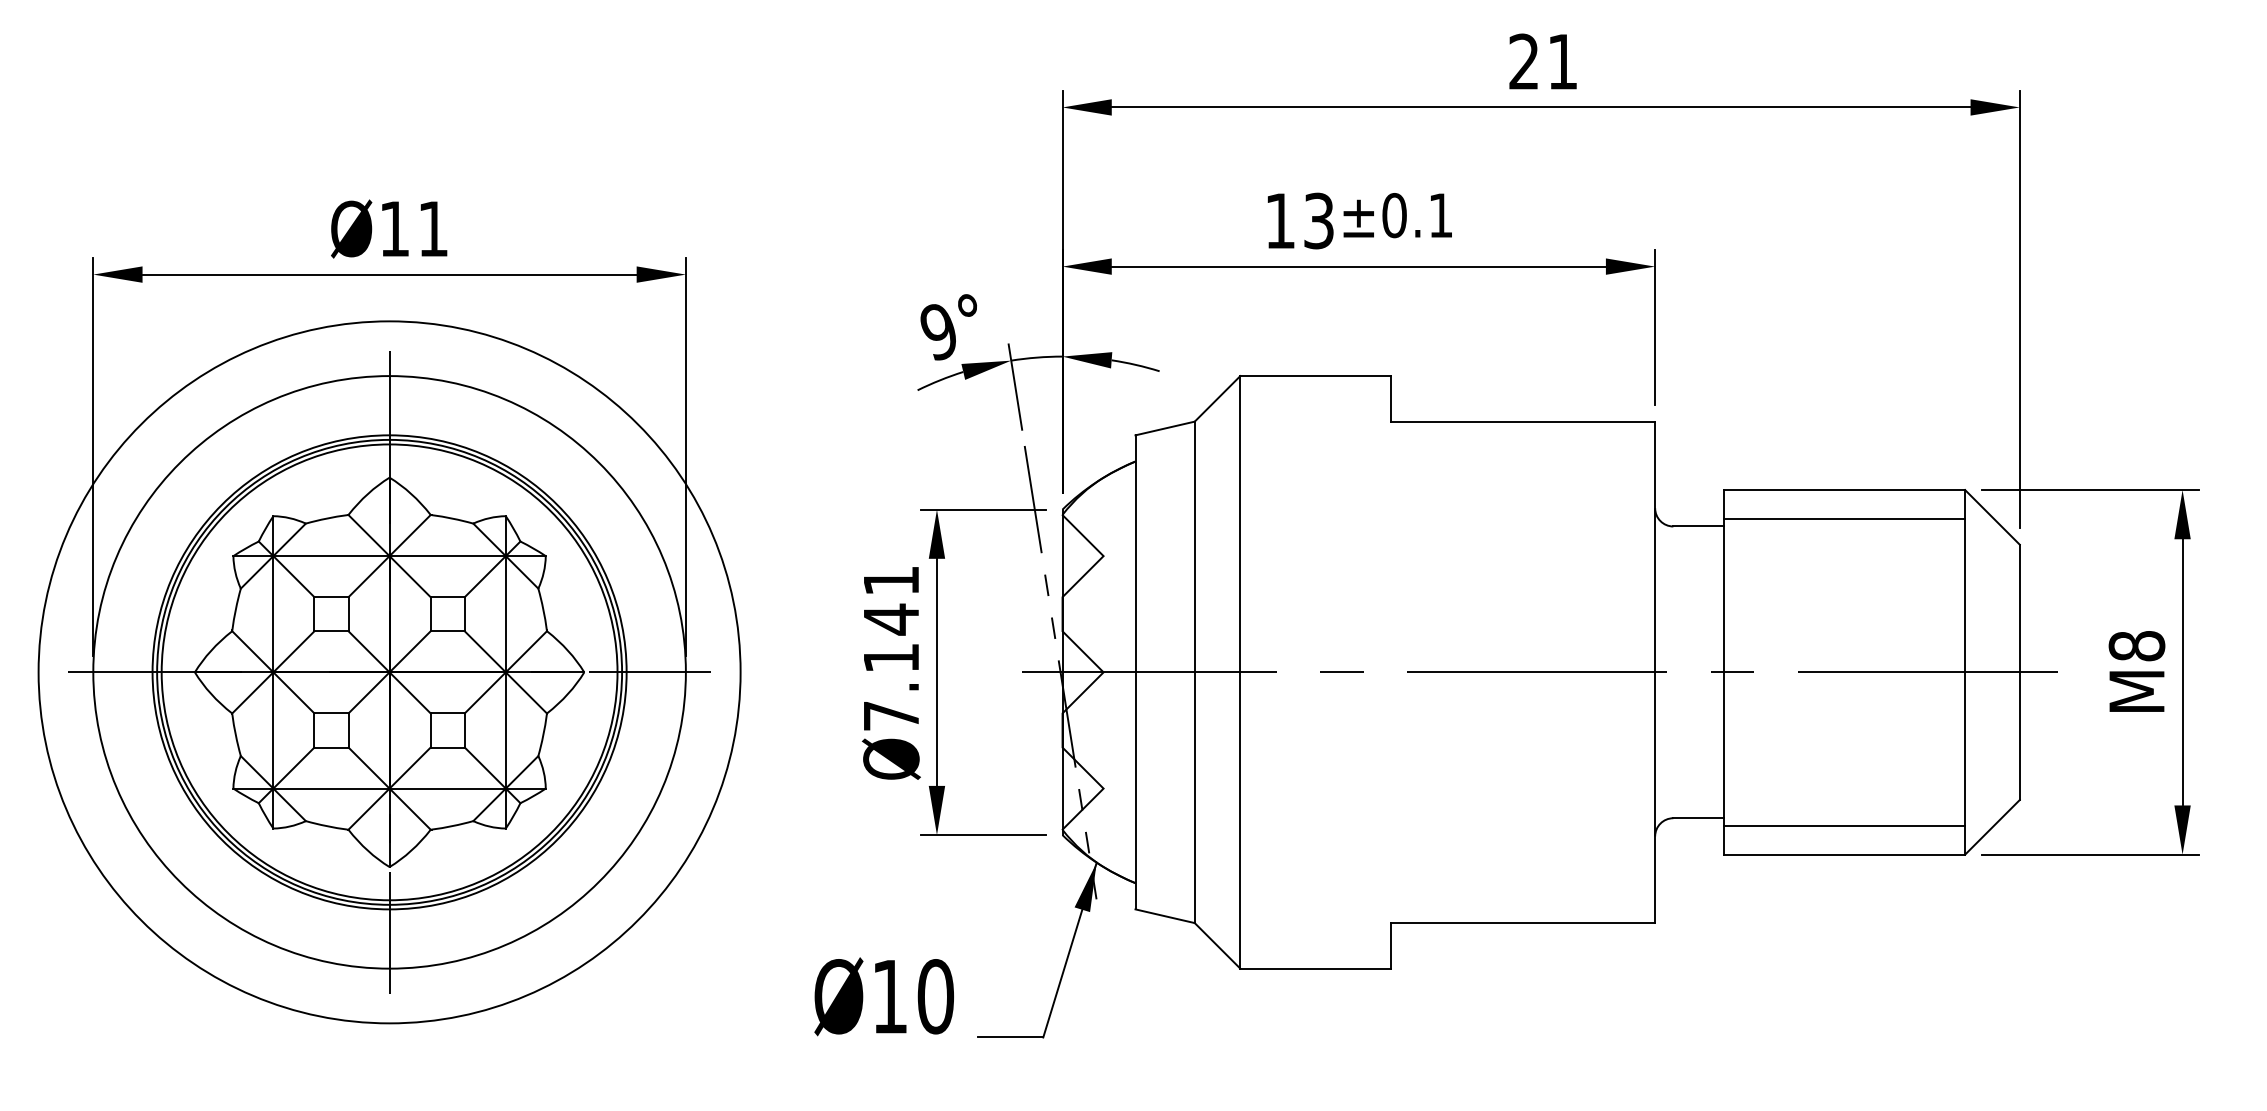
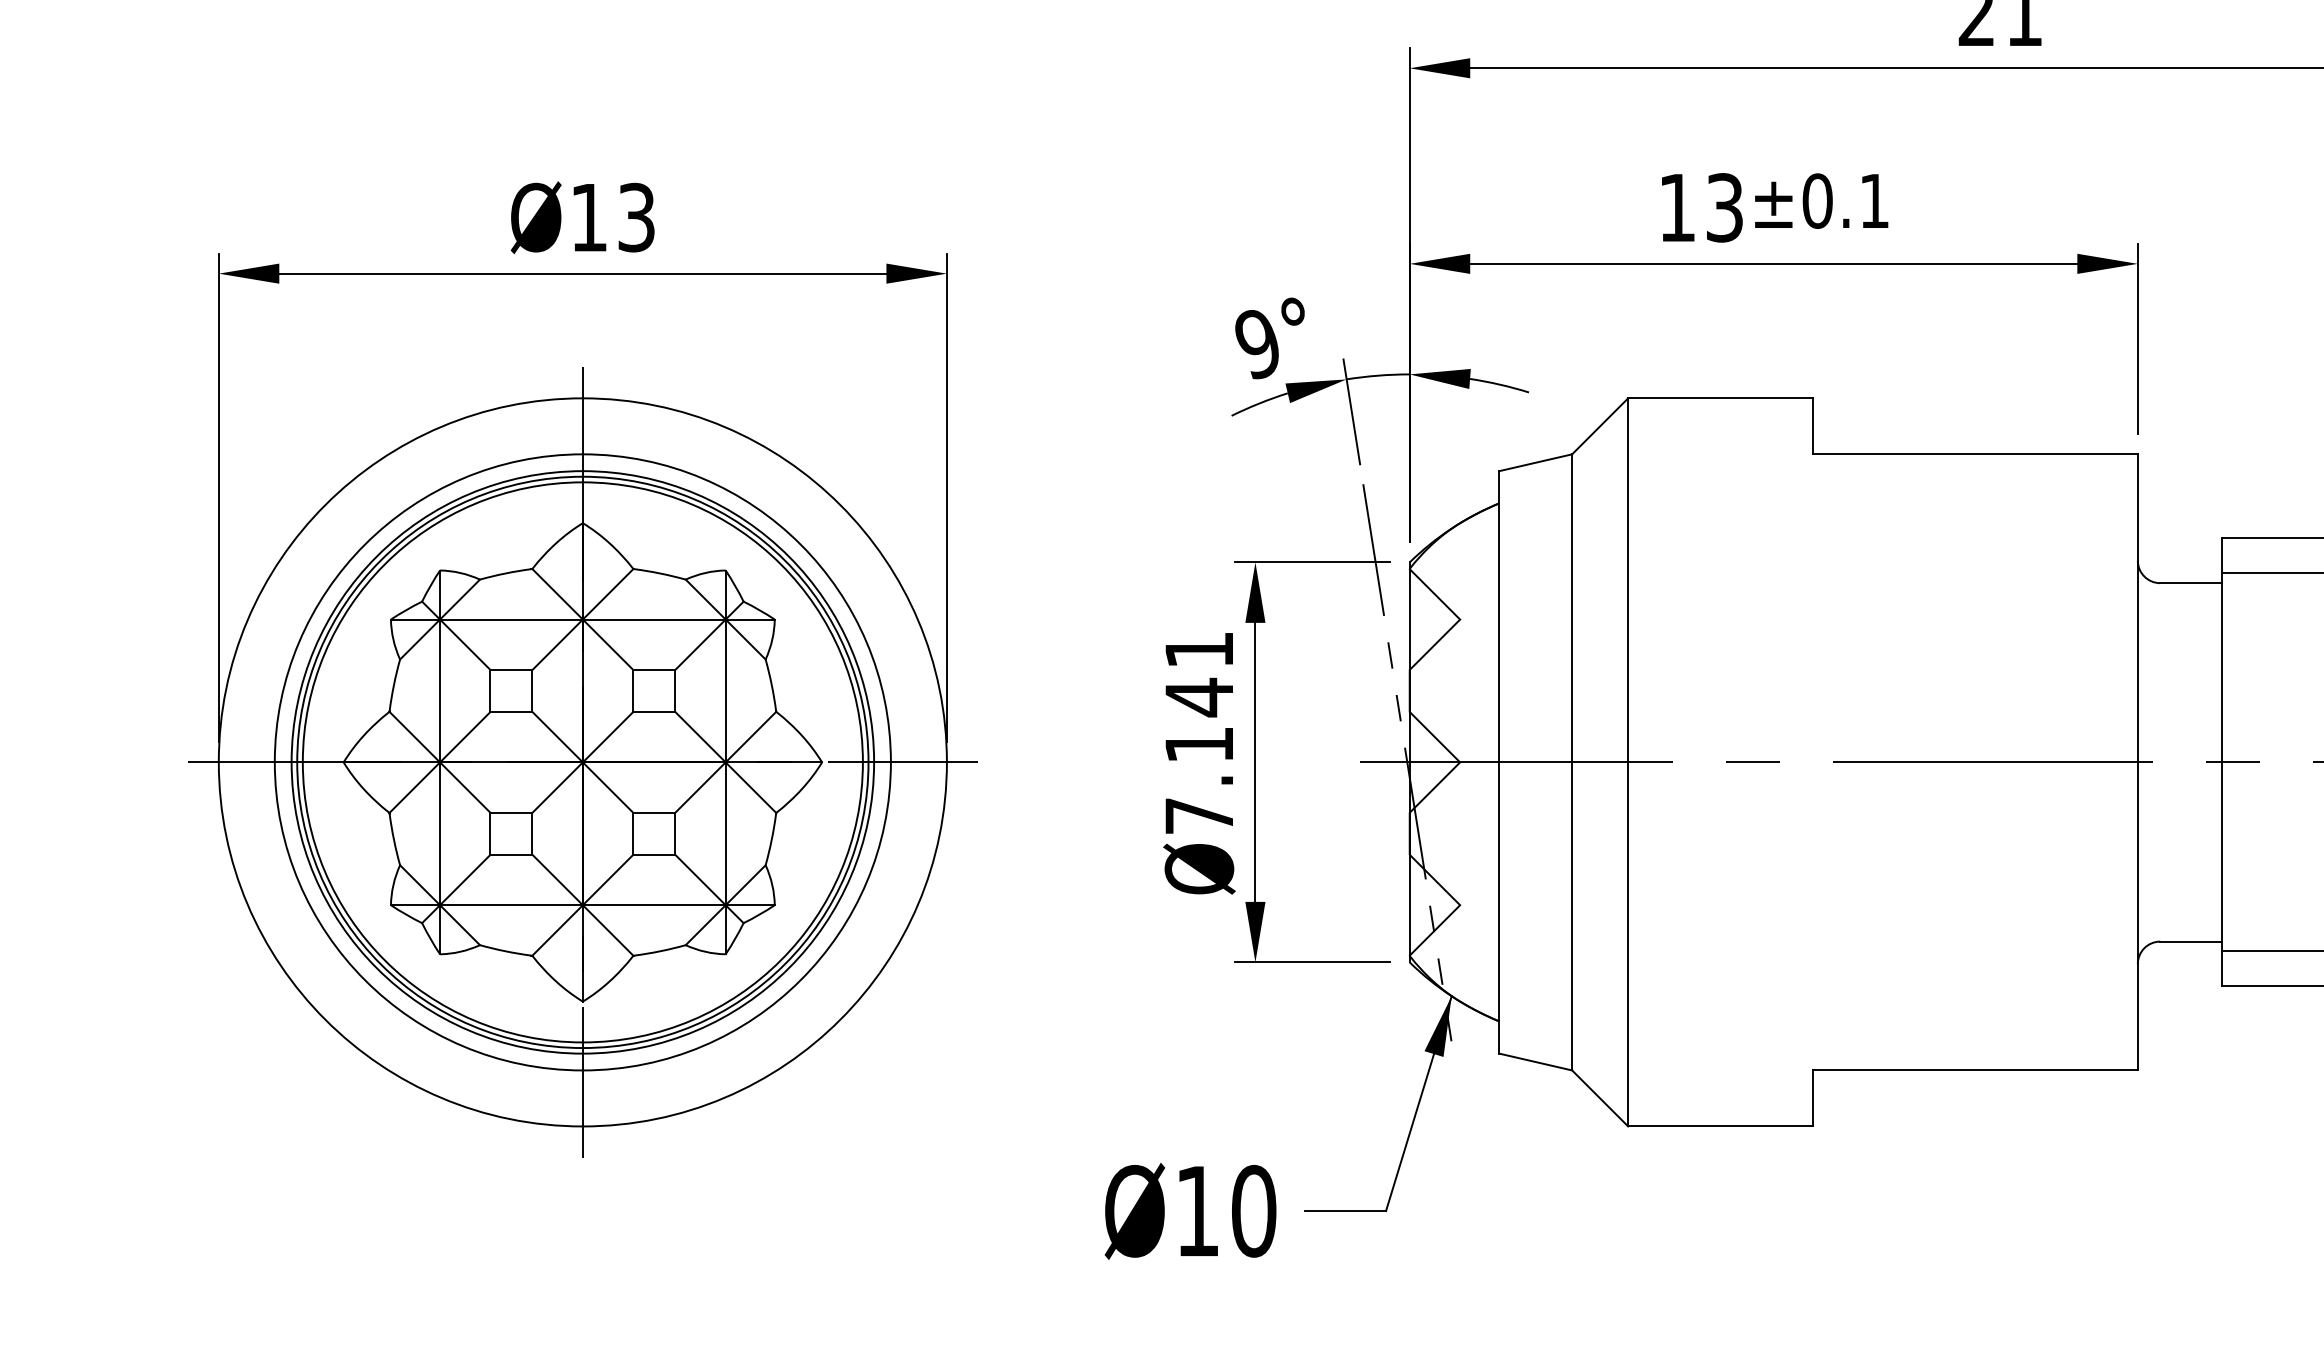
text: (432, 228) -> (635, 217), Ø11 -> Ø13
circle: (389, 672) -> (582, 762), size x0.71
text: (883, 996) -> (1189, 1211), moved

